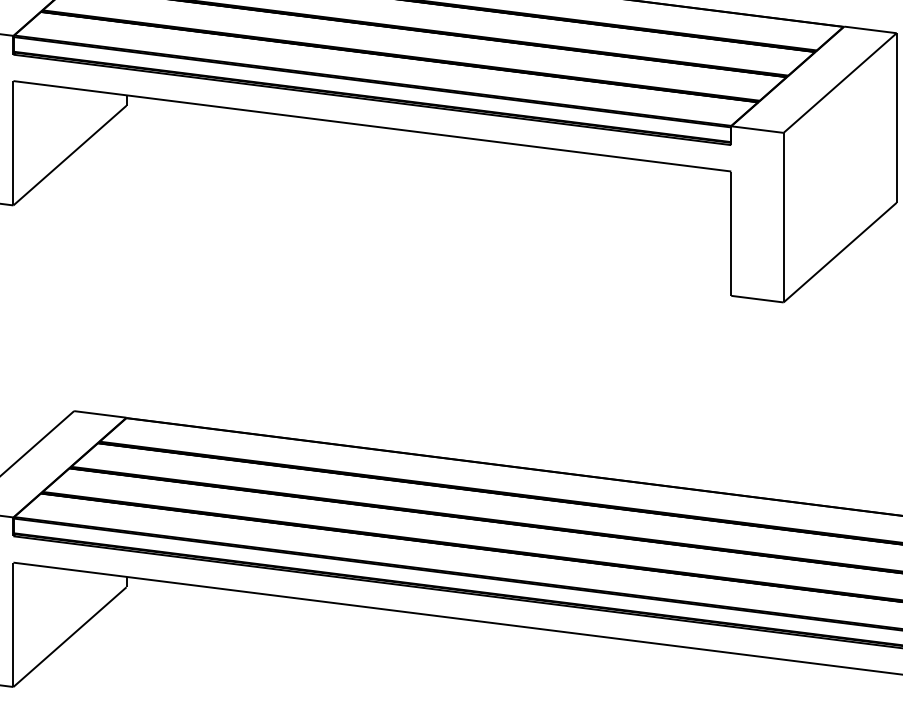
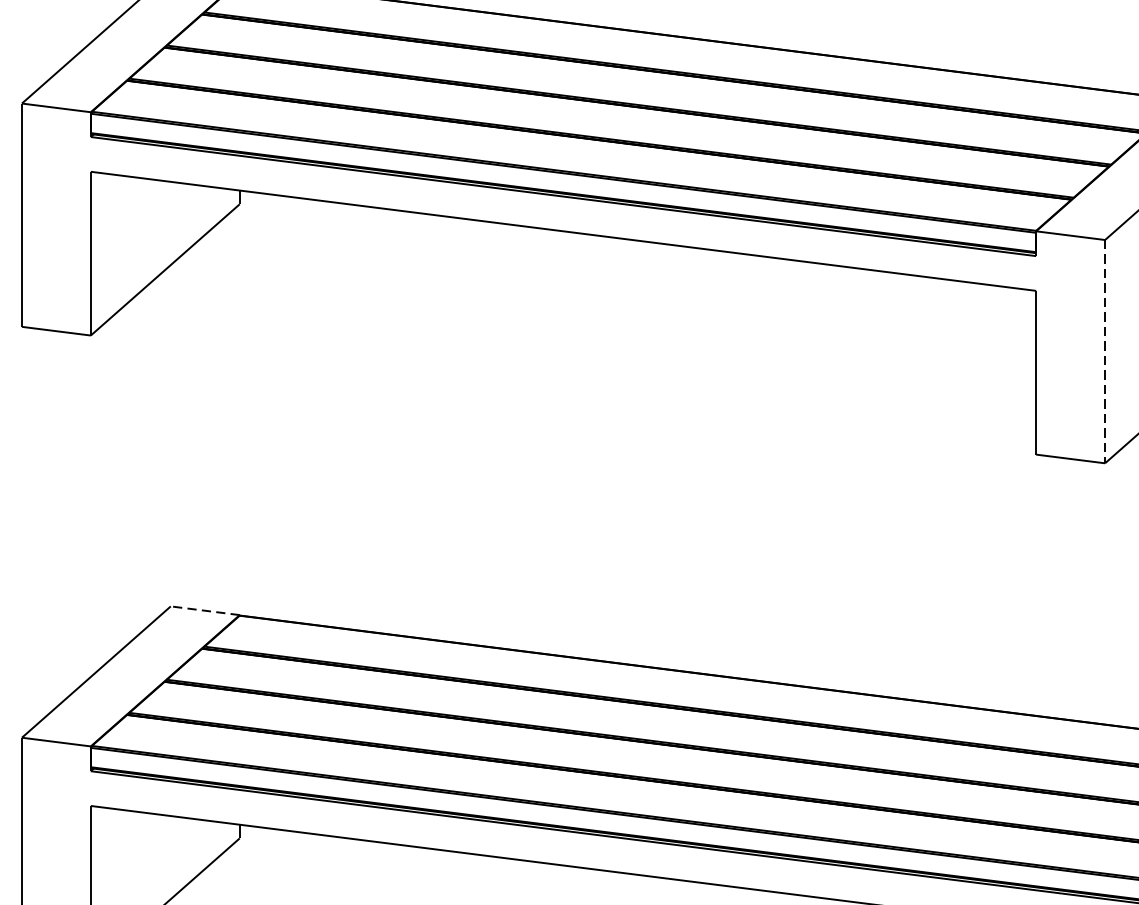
line: (783, 217) -> (1104, 351), solid -> dashed
line: (99, 414) -> (204, 610), solid -> dashed

